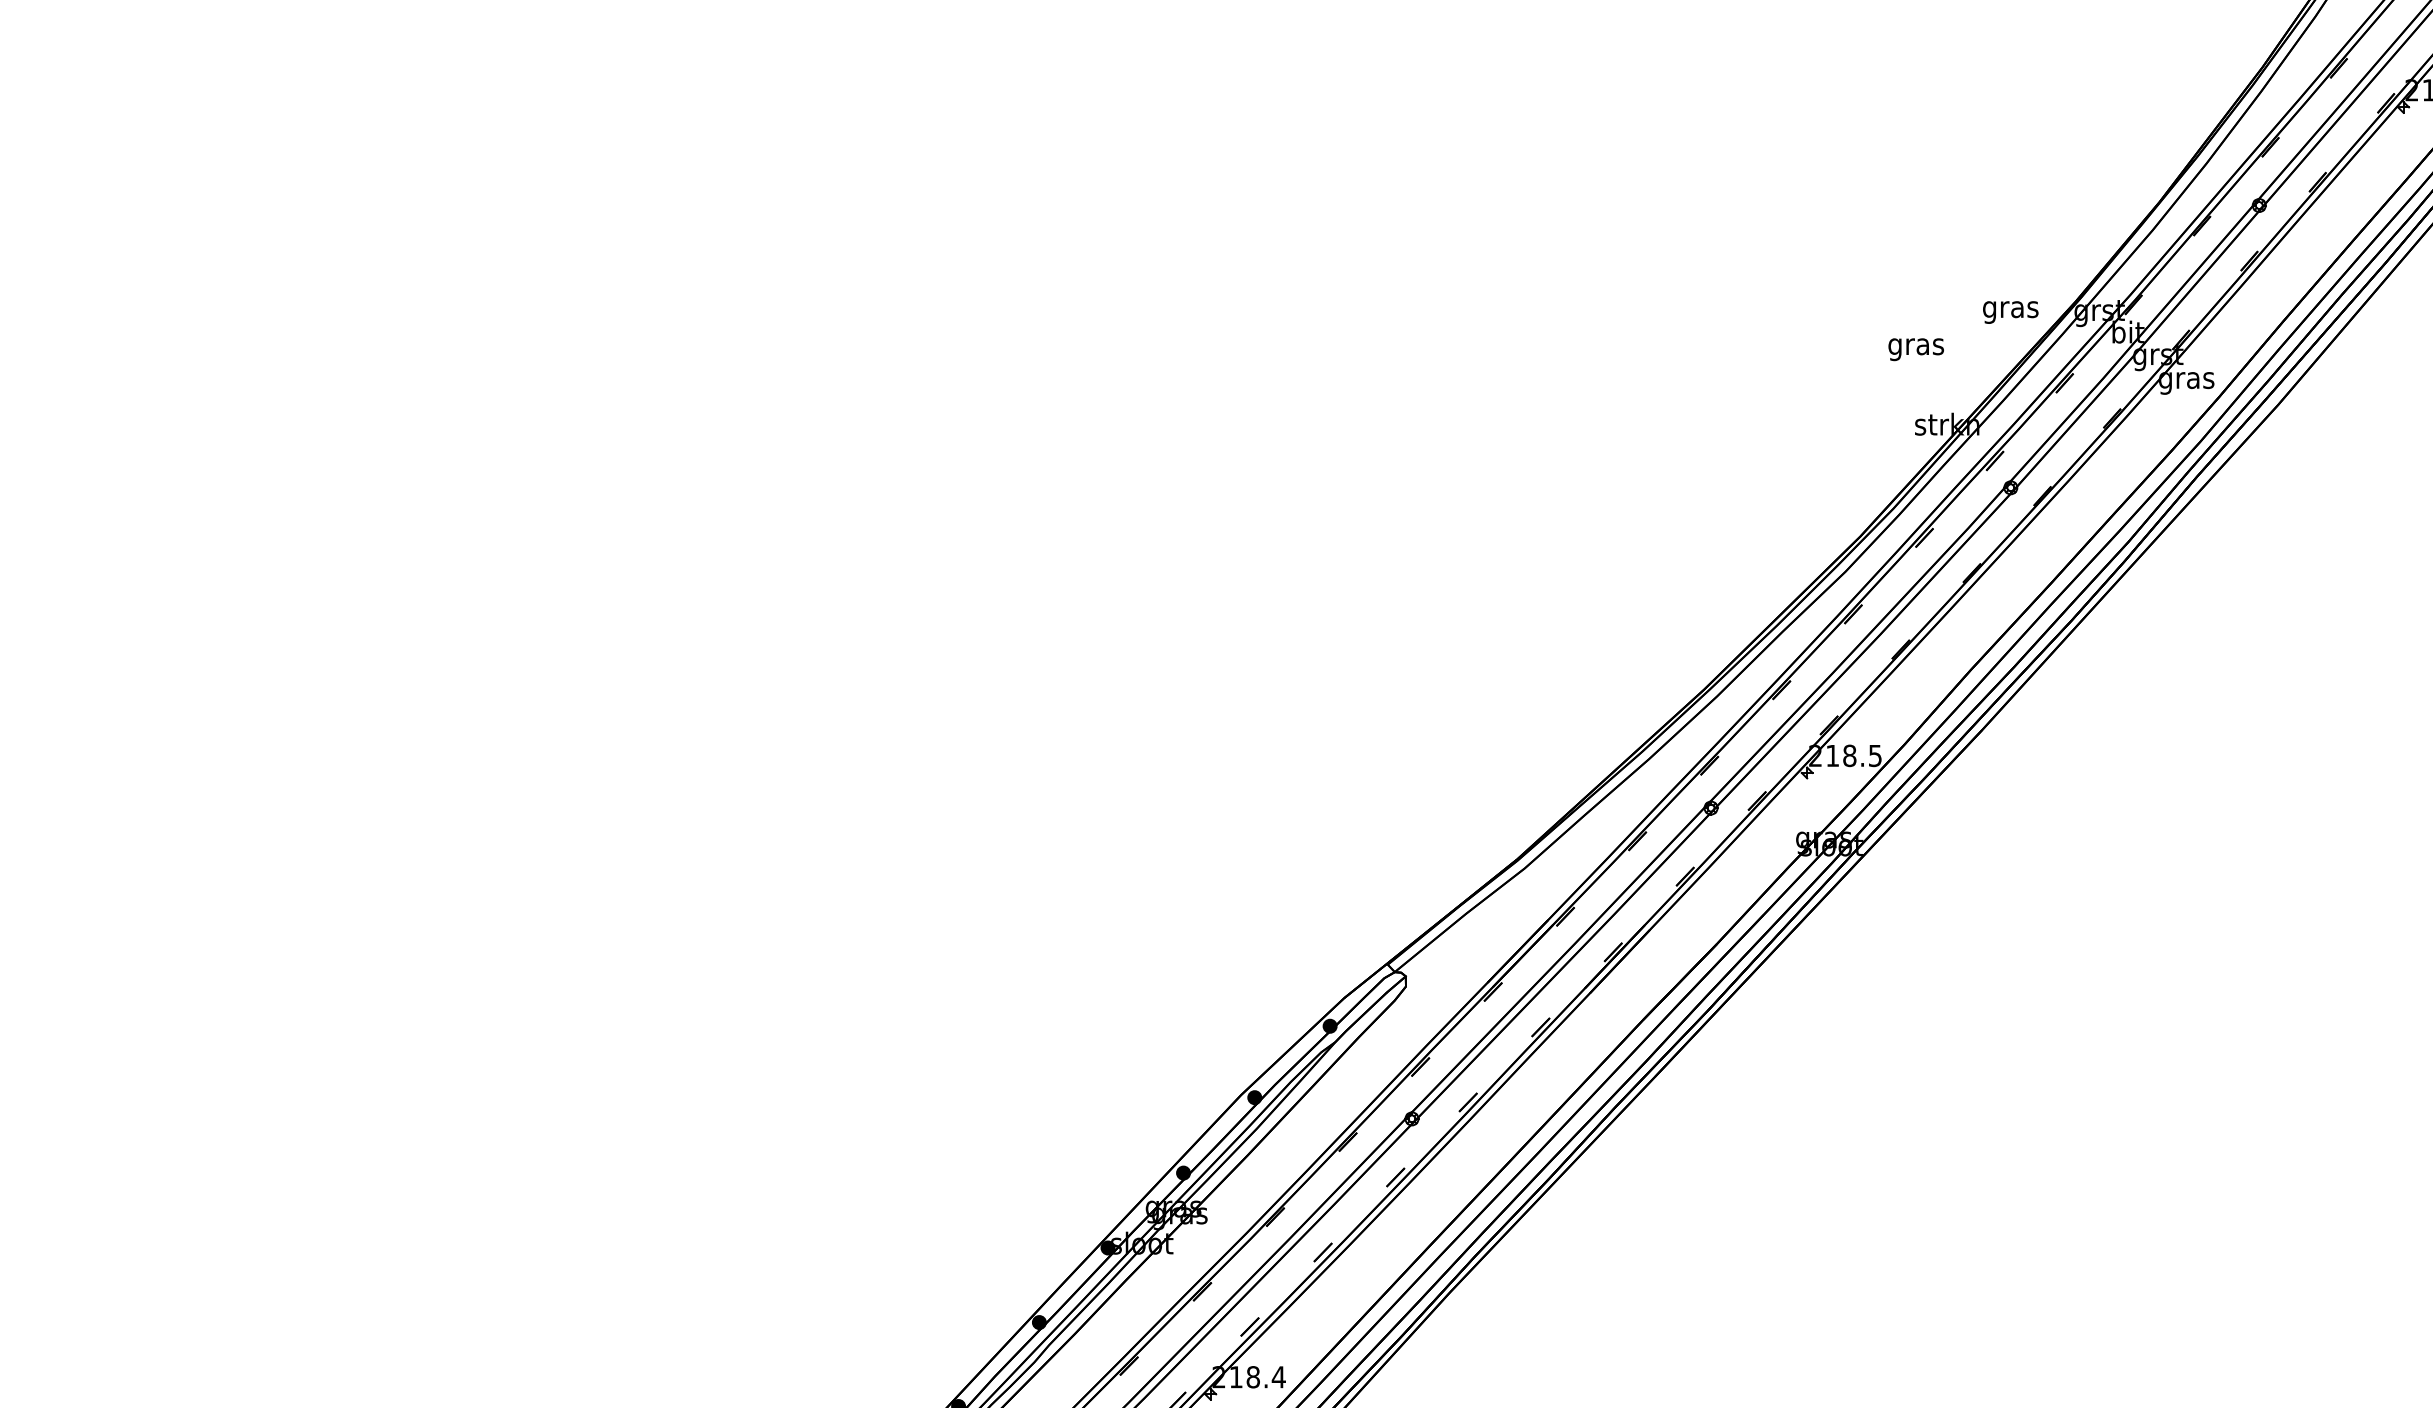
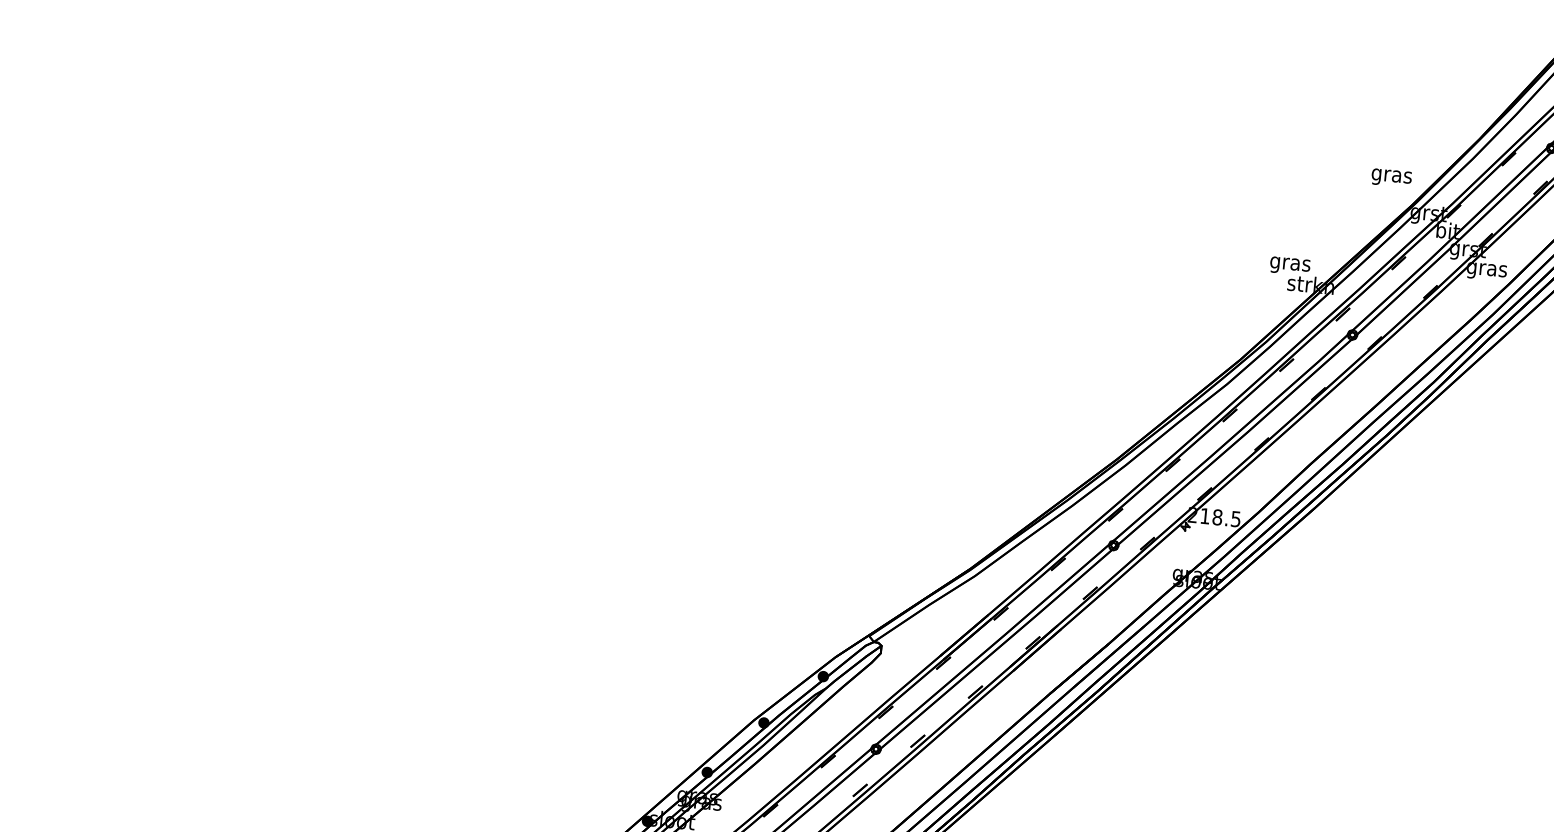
text: (2010, 312) -> (1391, 178), moved
text: (1915, 349) -> (1289, 266), moved

